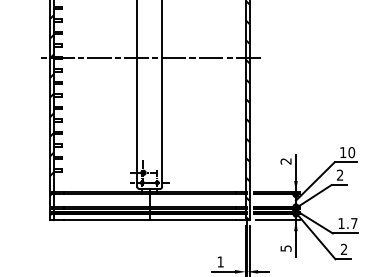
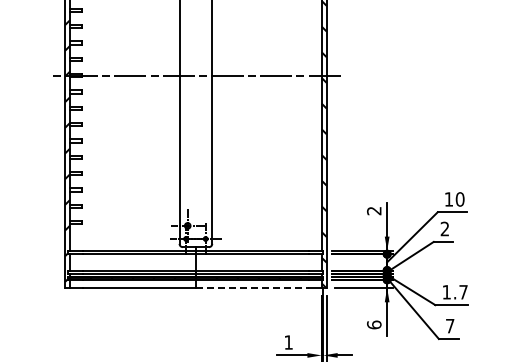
line: (193, 220) -> (252, 288), solid -> dashed
text: (286, 248) -> (374, 324), 5 -> 6
text: (344, 248) -> (450, 325), 2 -> 7

